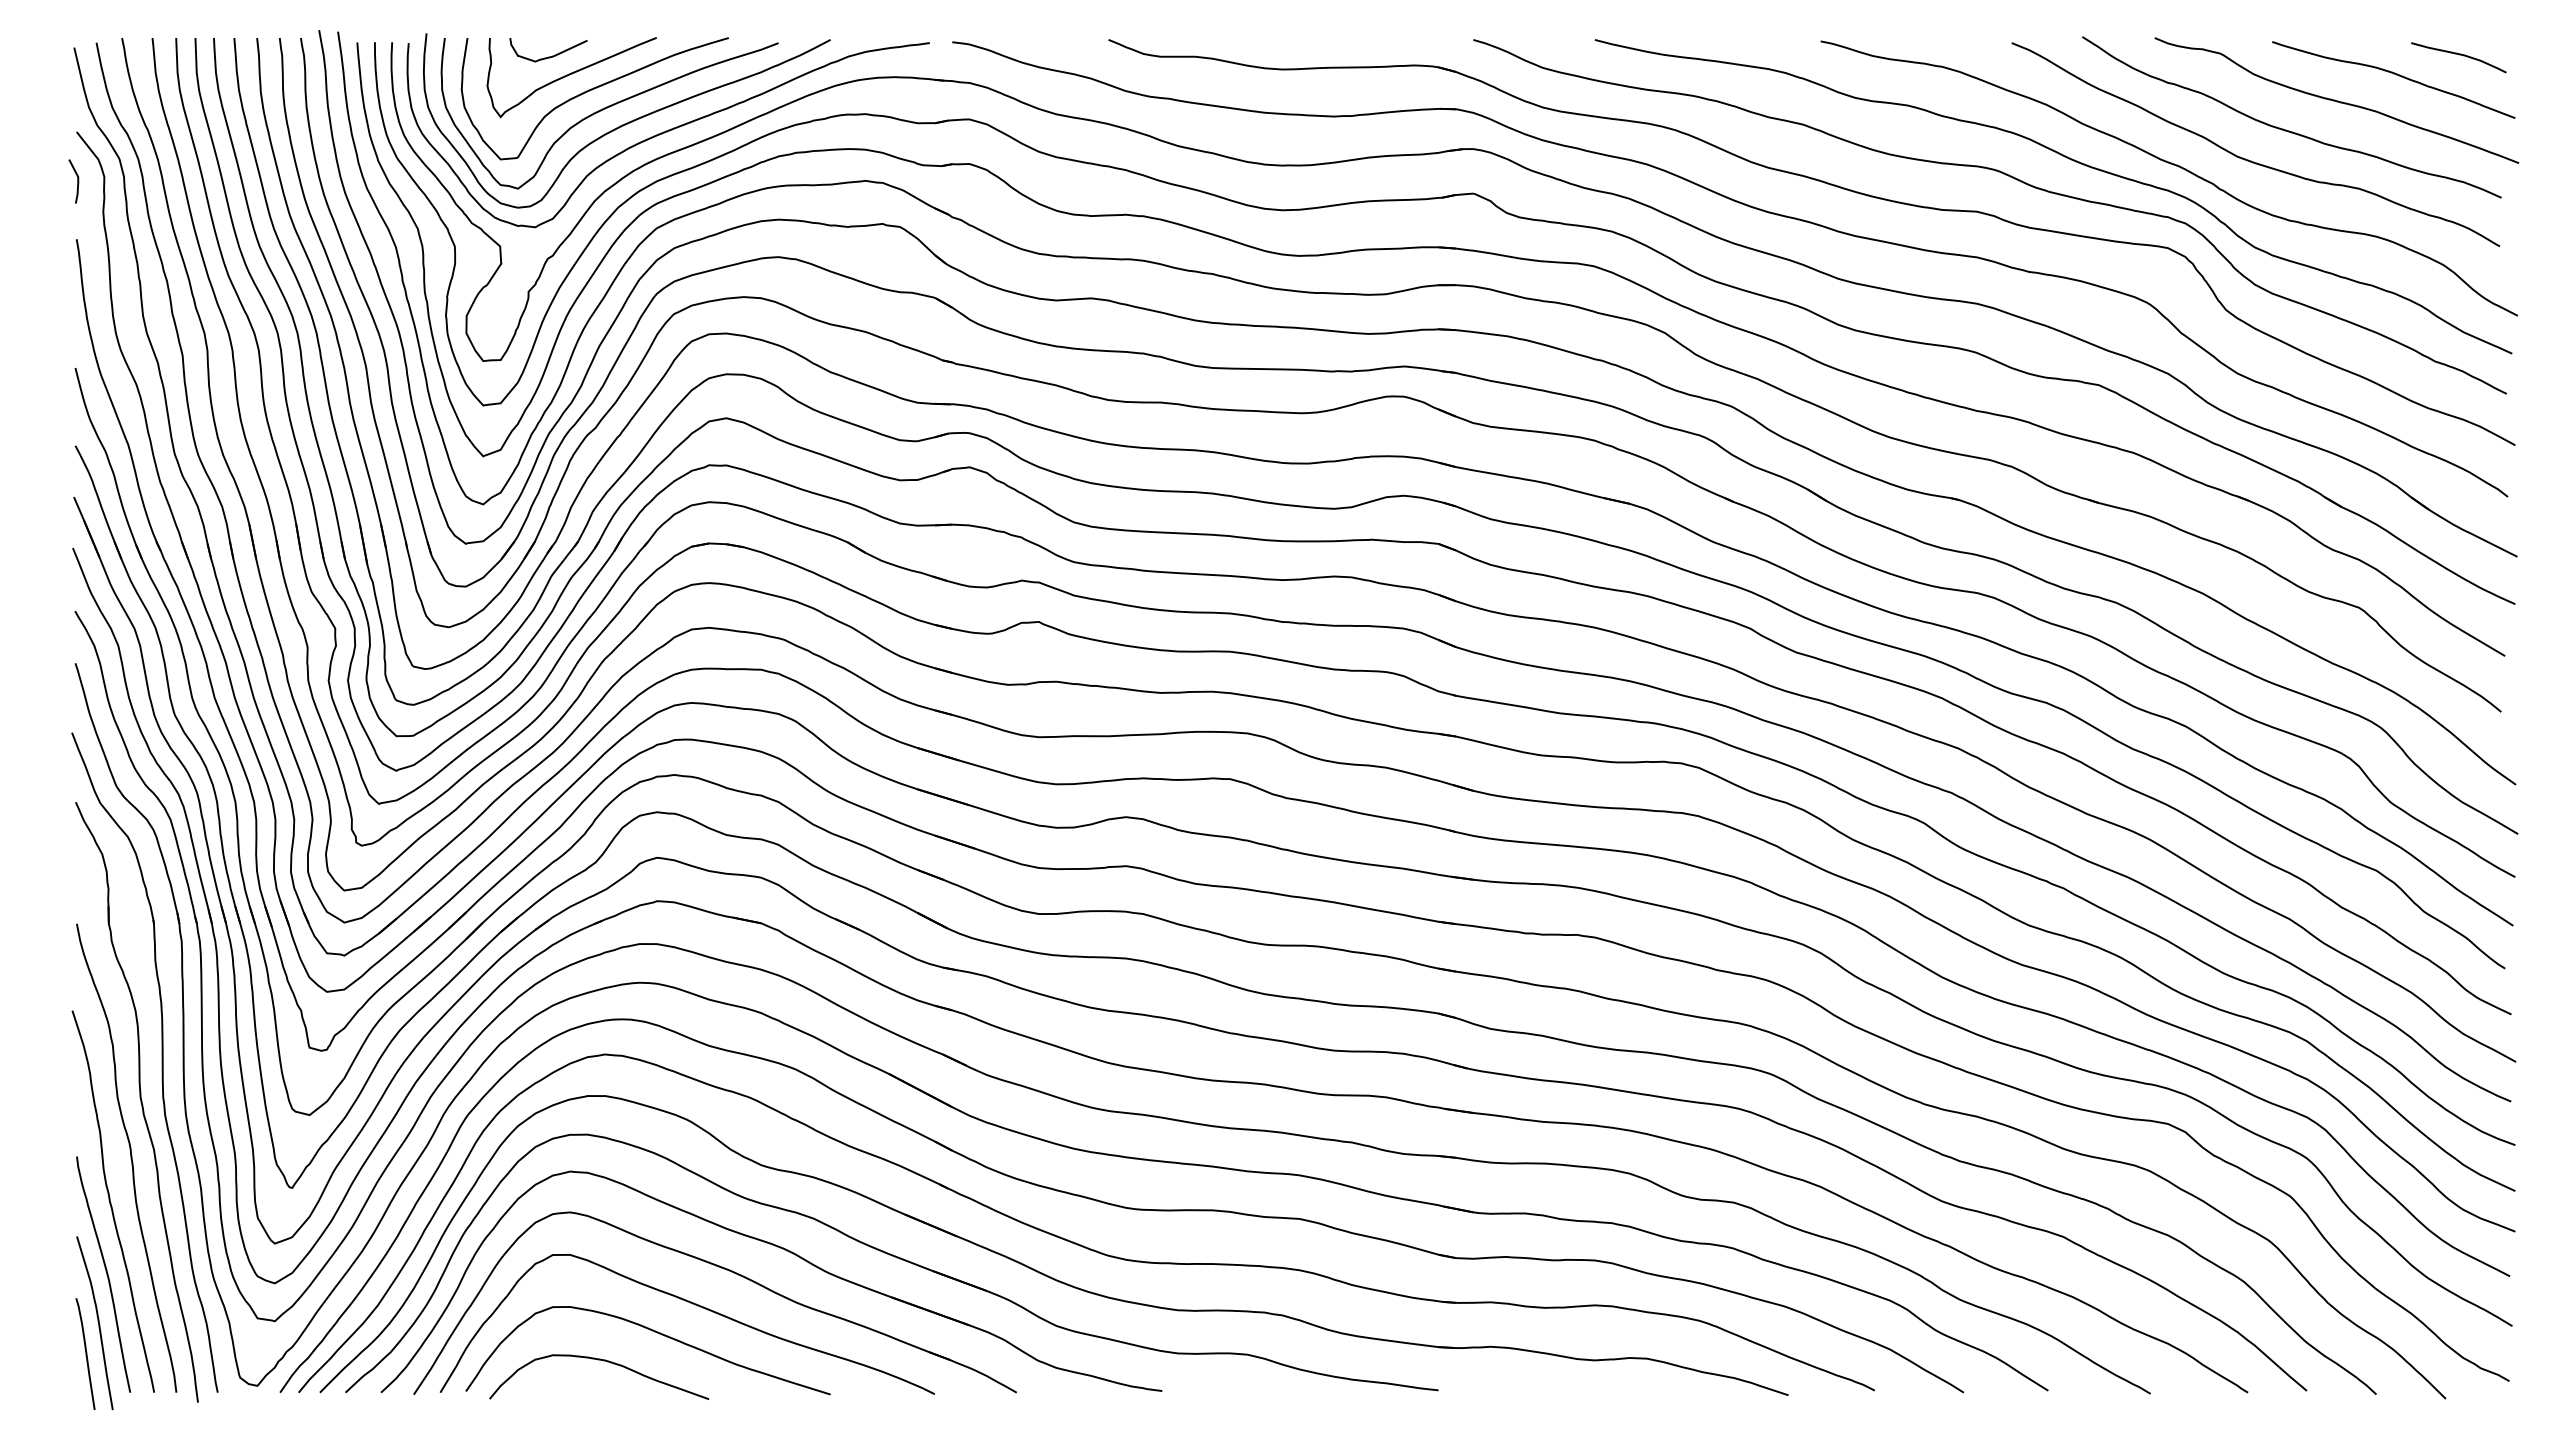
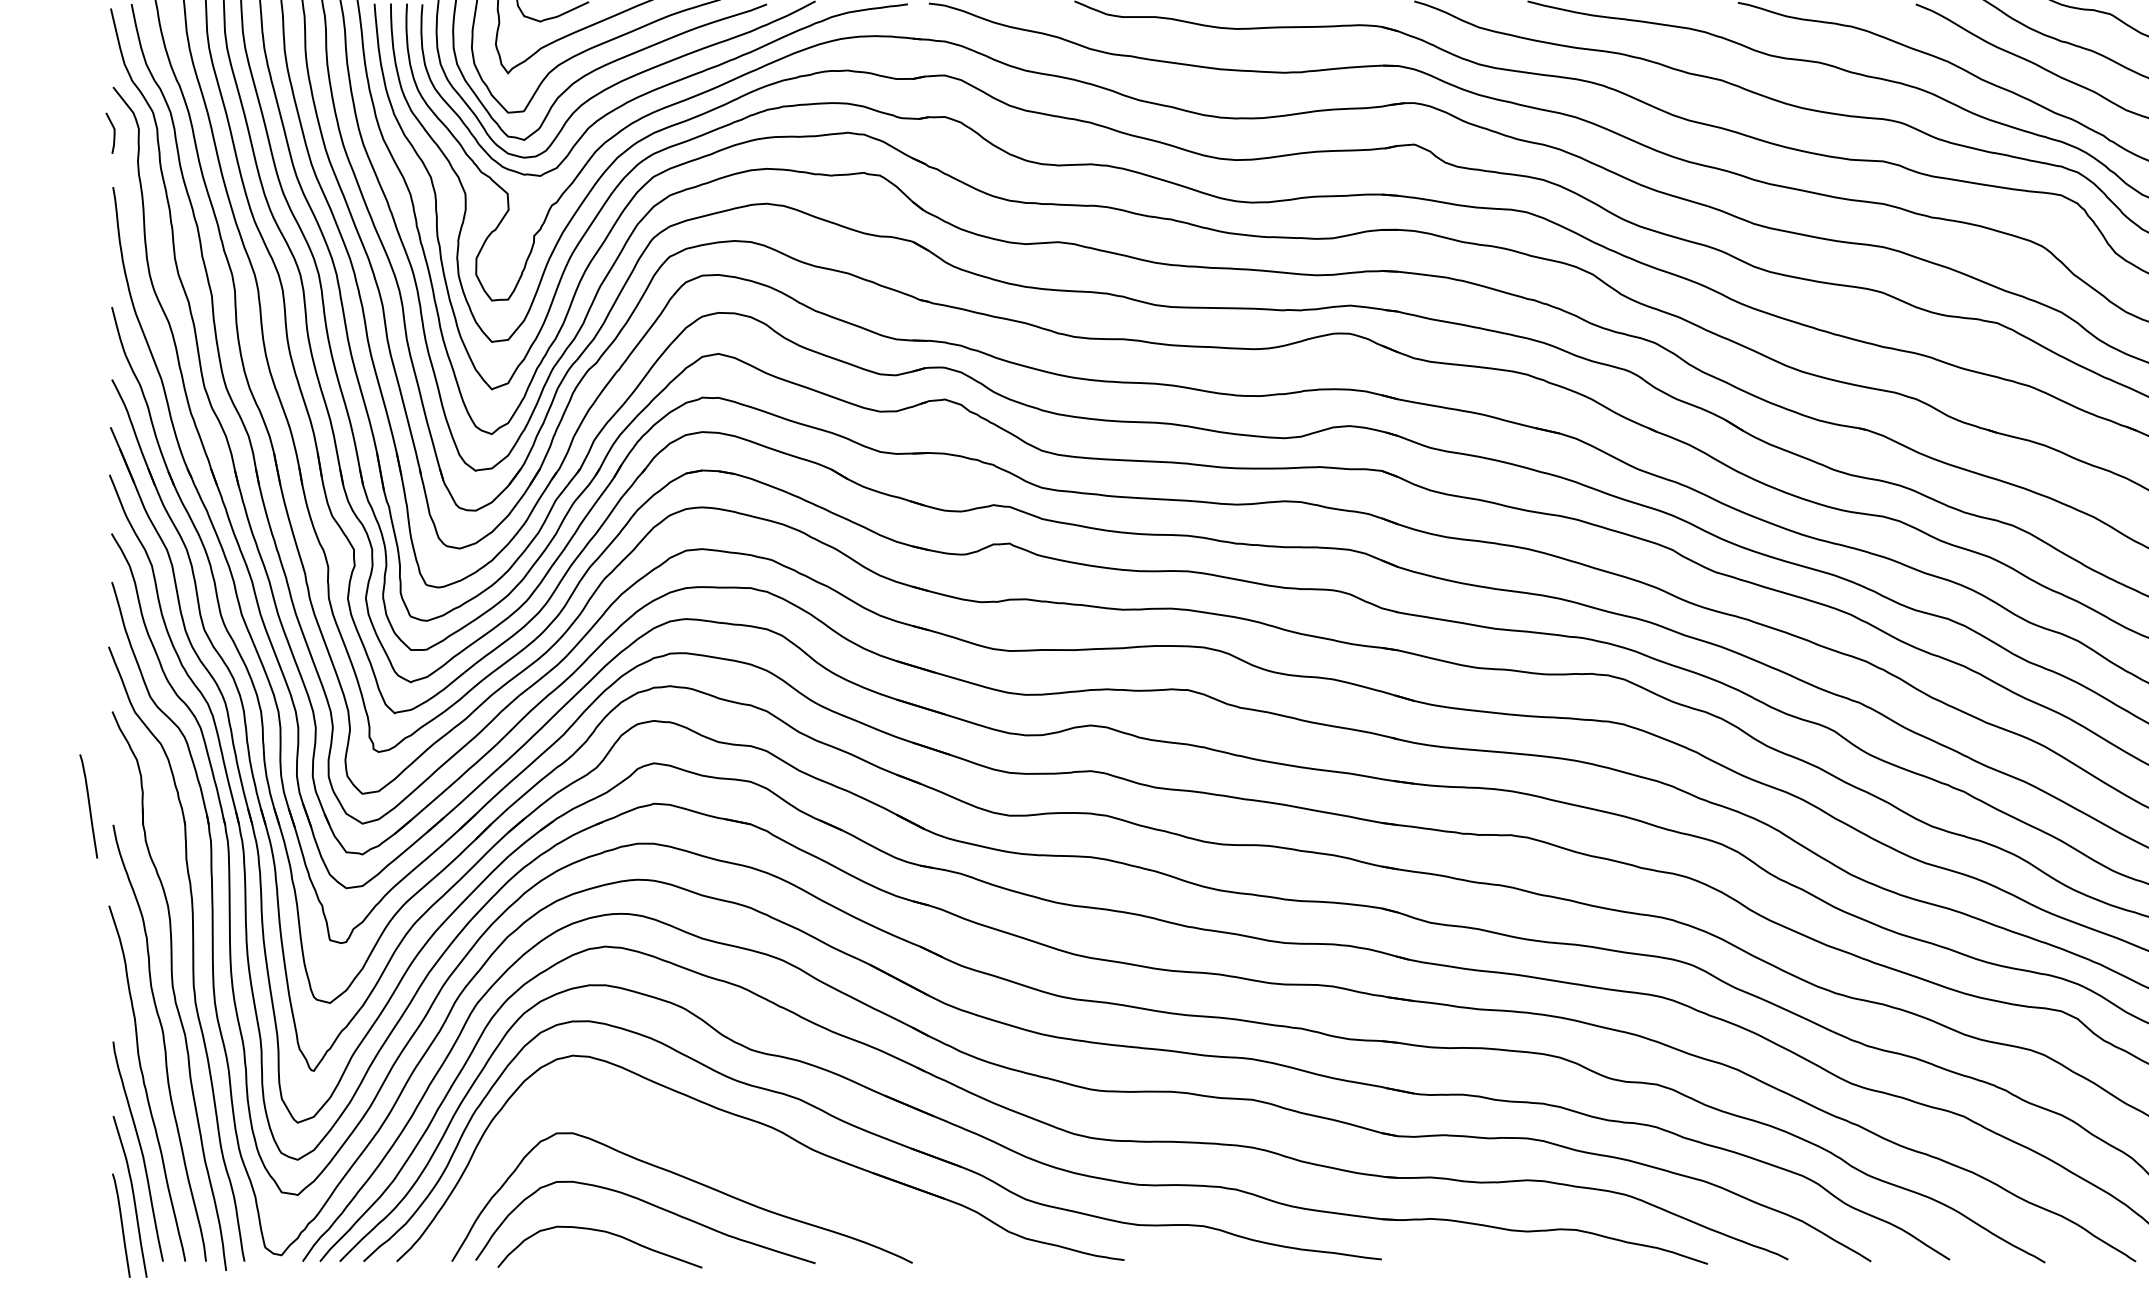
curve: (50, 904) -> (88, 806), added
part: (726, 1270) -> (718, 1147), removed

